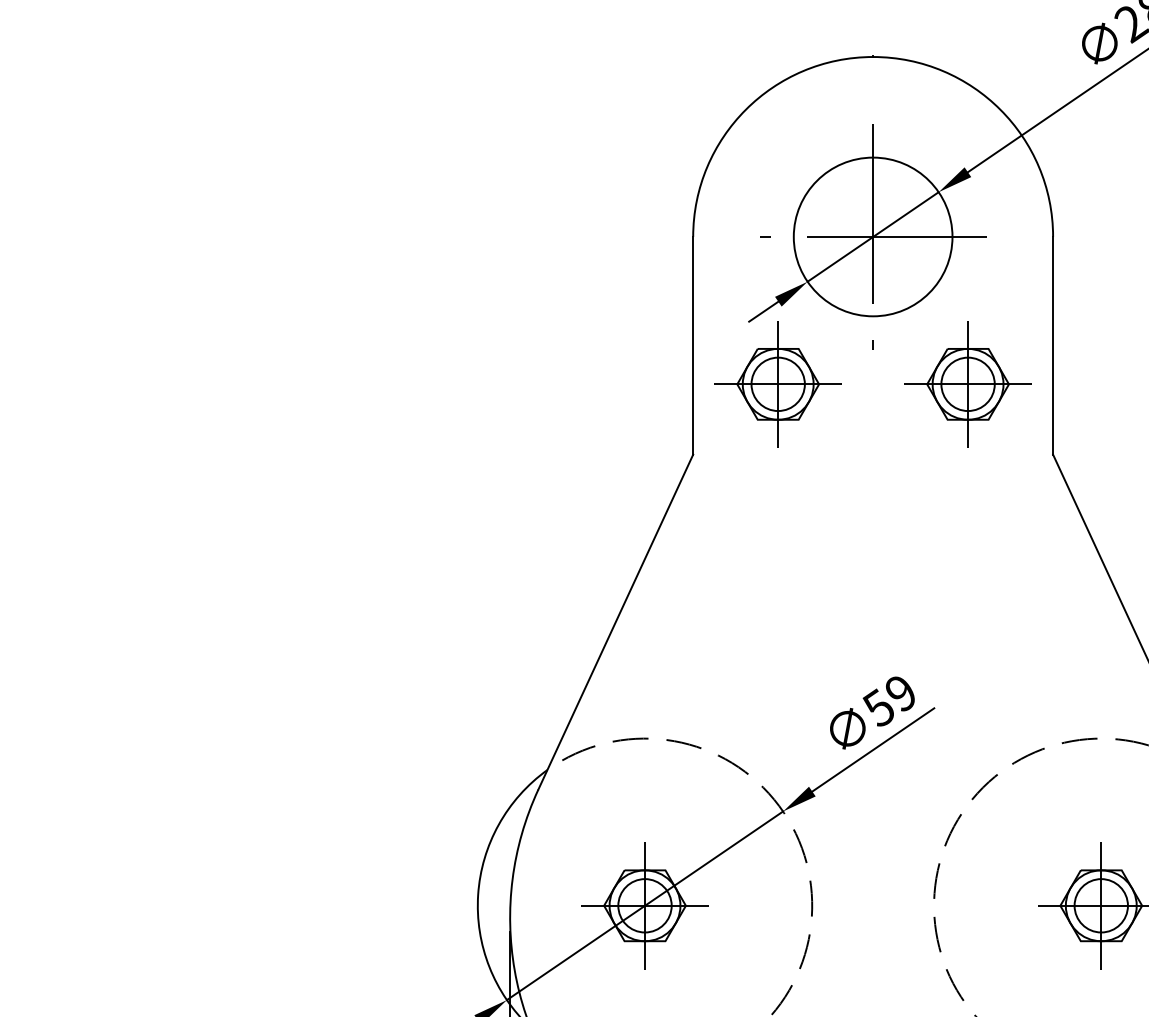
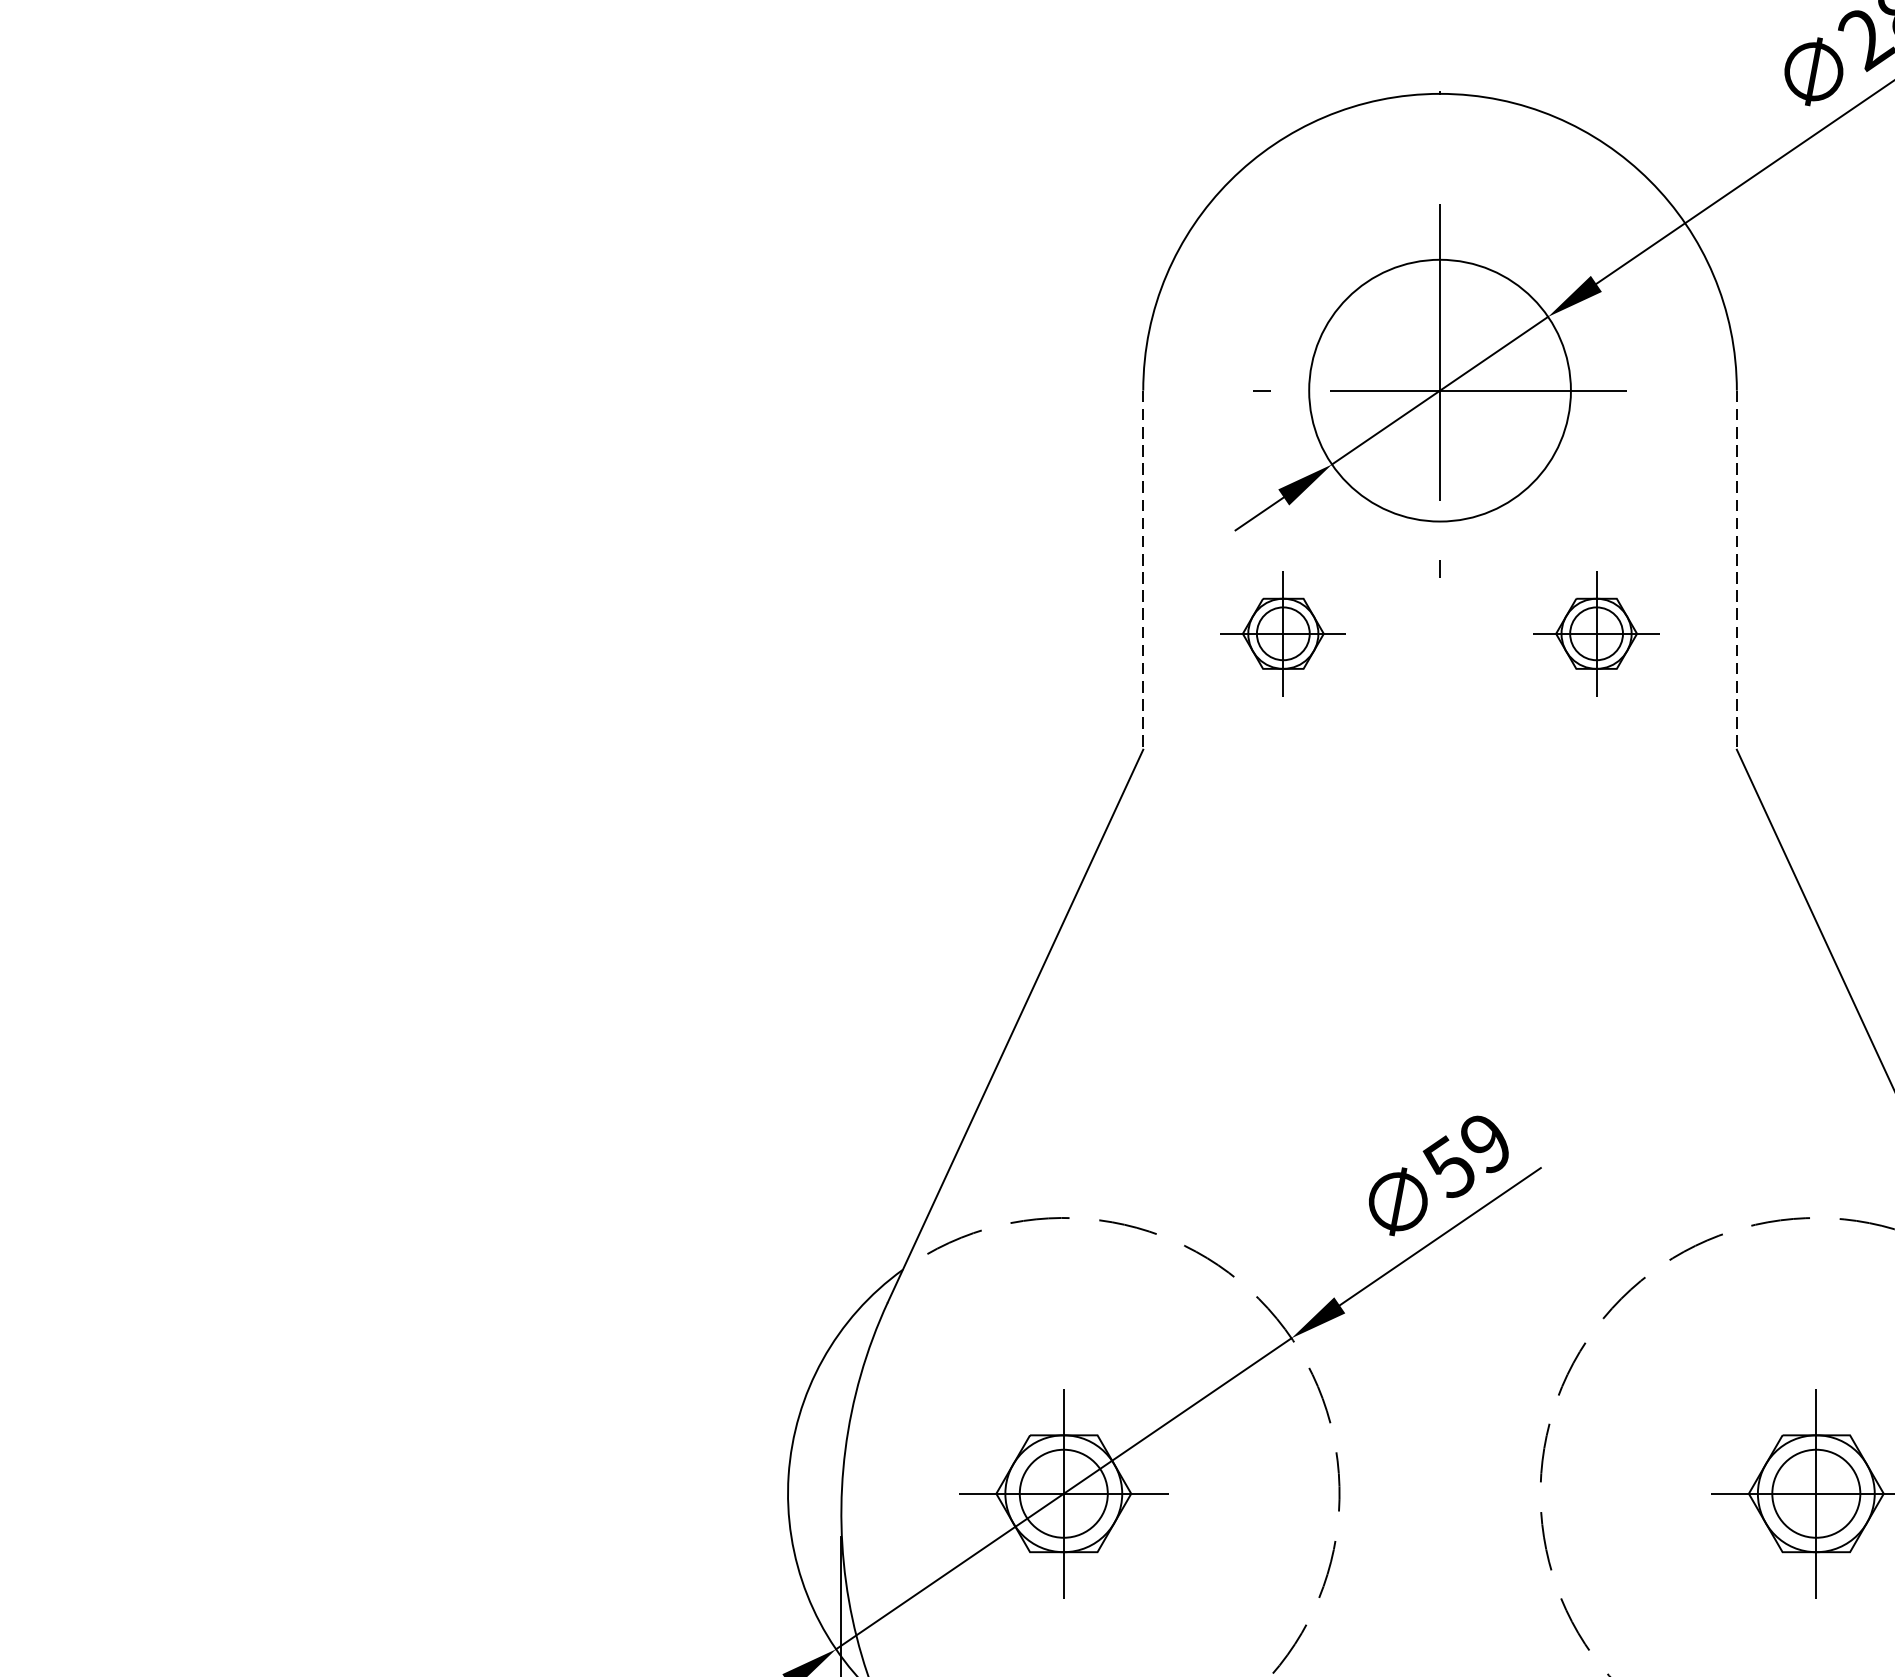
line: (693, 345) -> (1143, 569), solid -> dashed
line: (1053, 345) -> (1737, 569), solid -> dashed
part: (777, 384) -> (1282, 633), size x0.6
part: (967, 384) -> (1595, 633), size x0.6

